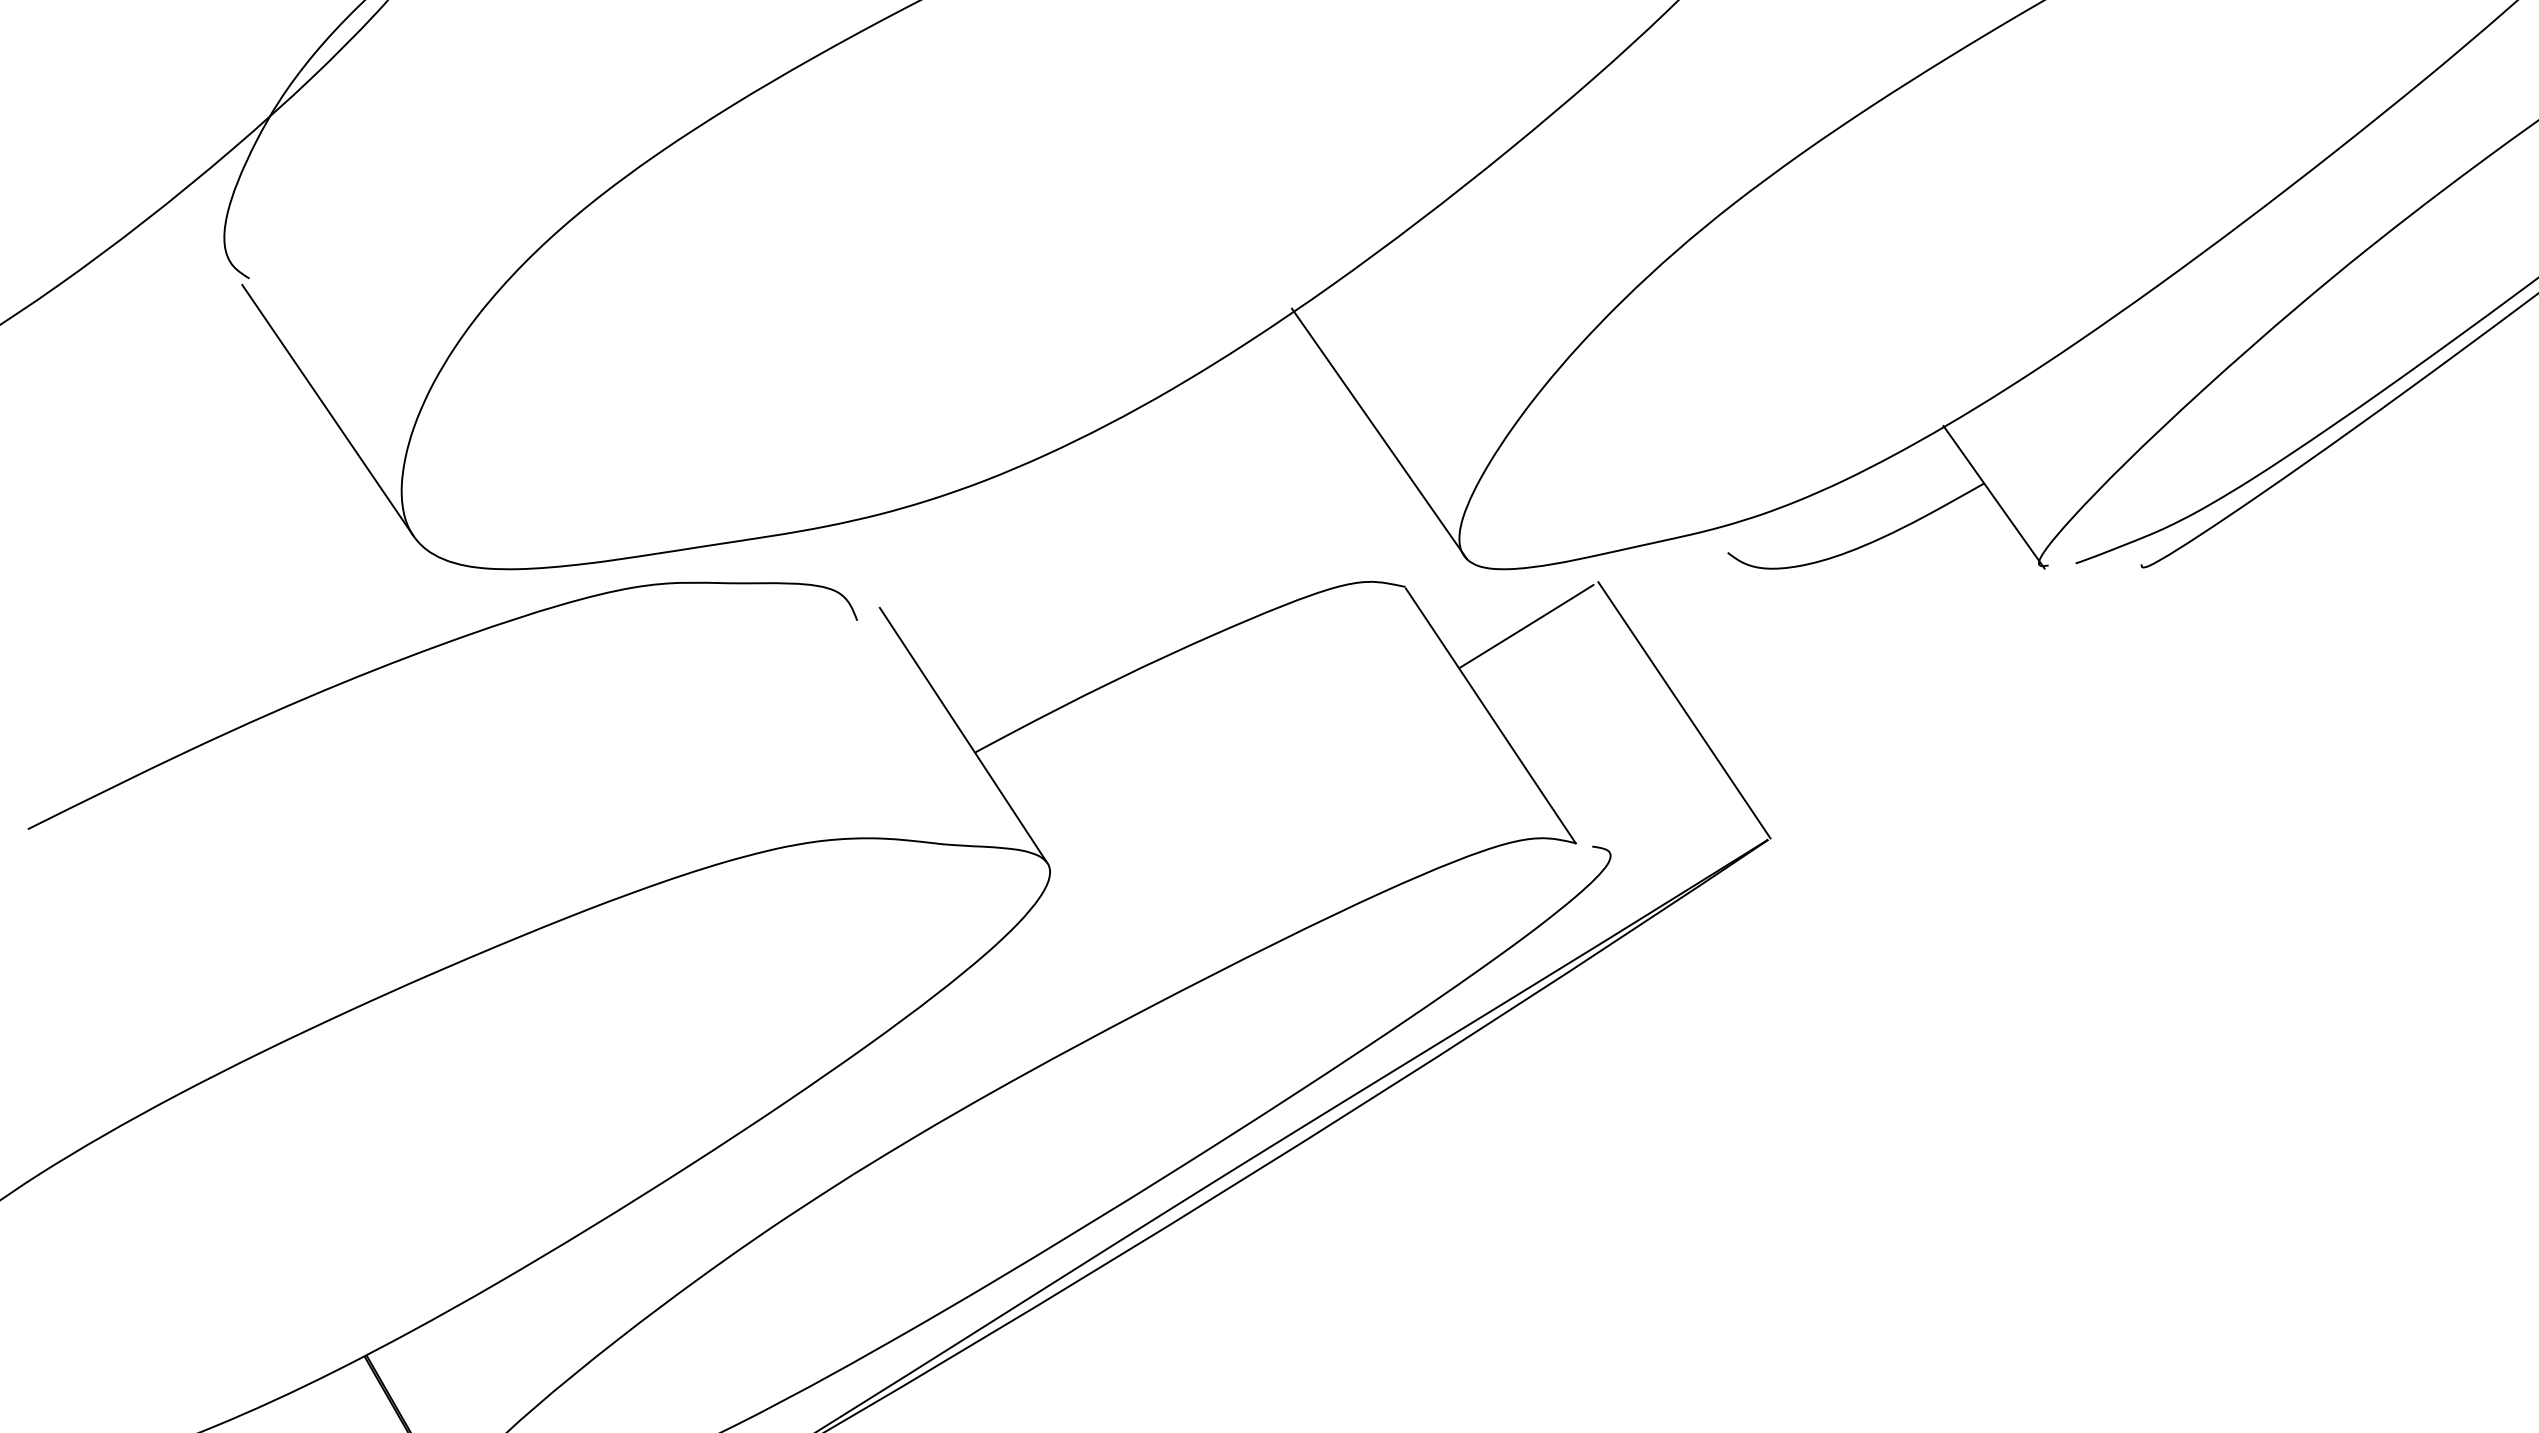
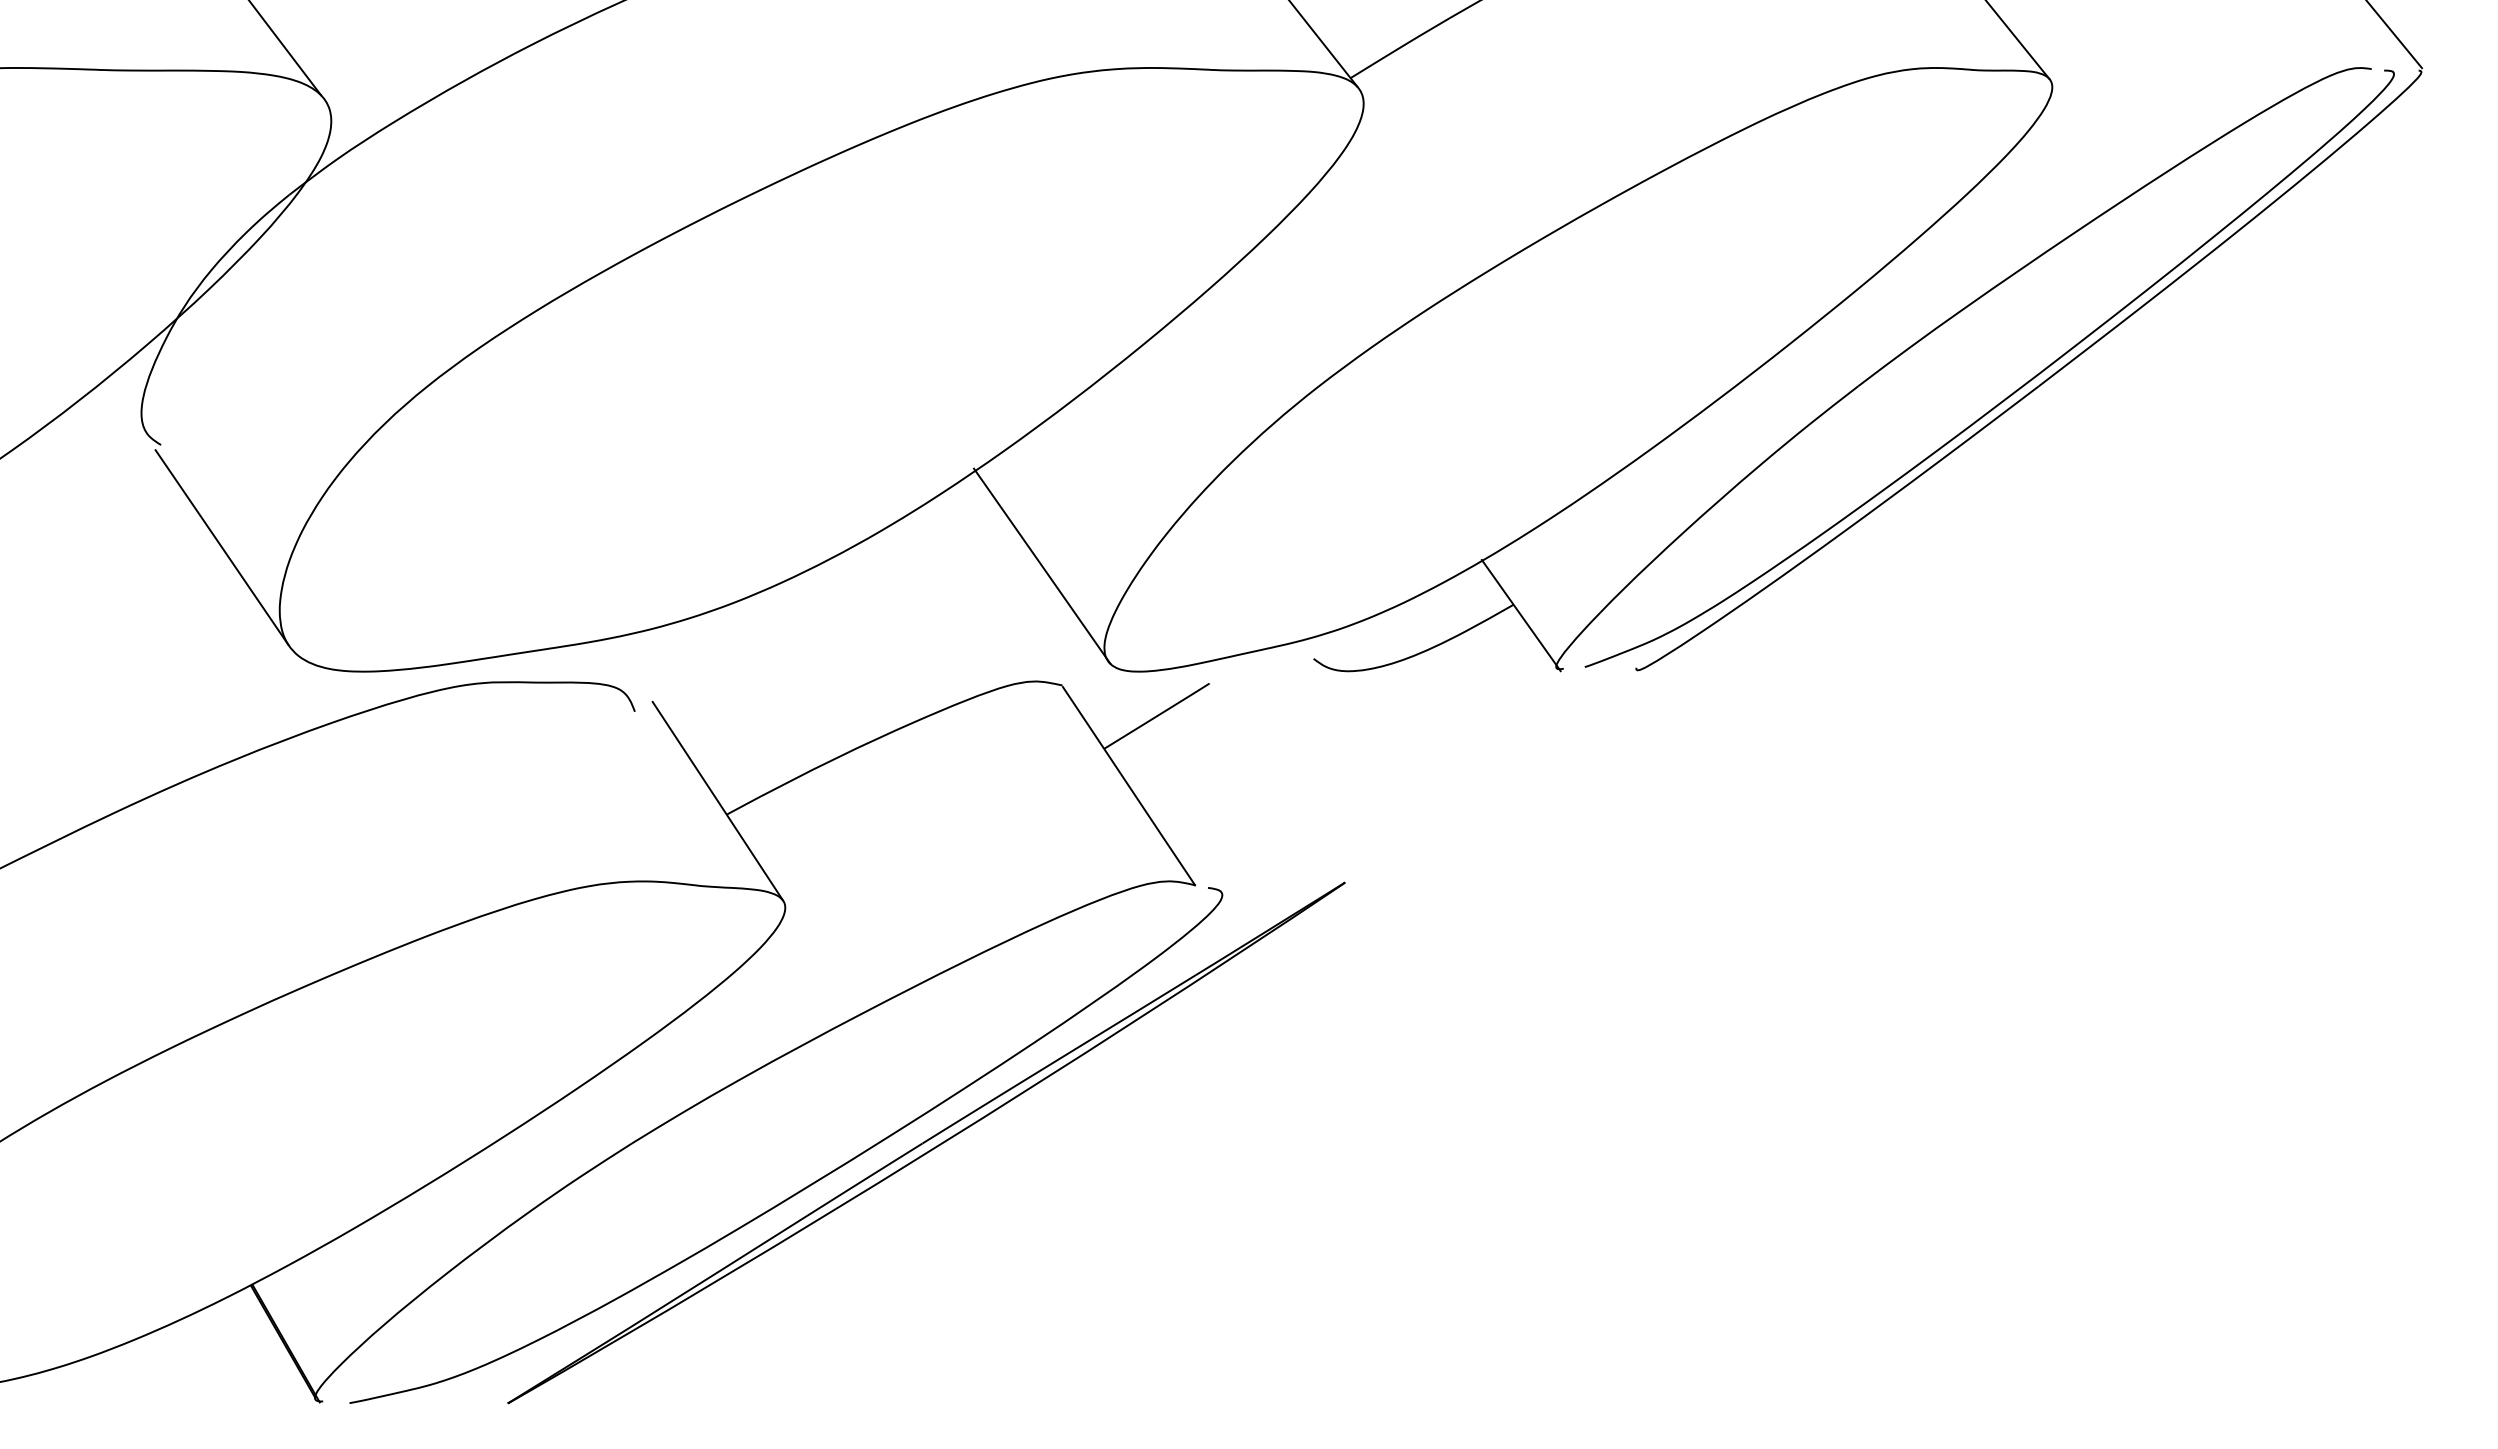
line: (1683, 710) -> (1279, 781), removed

